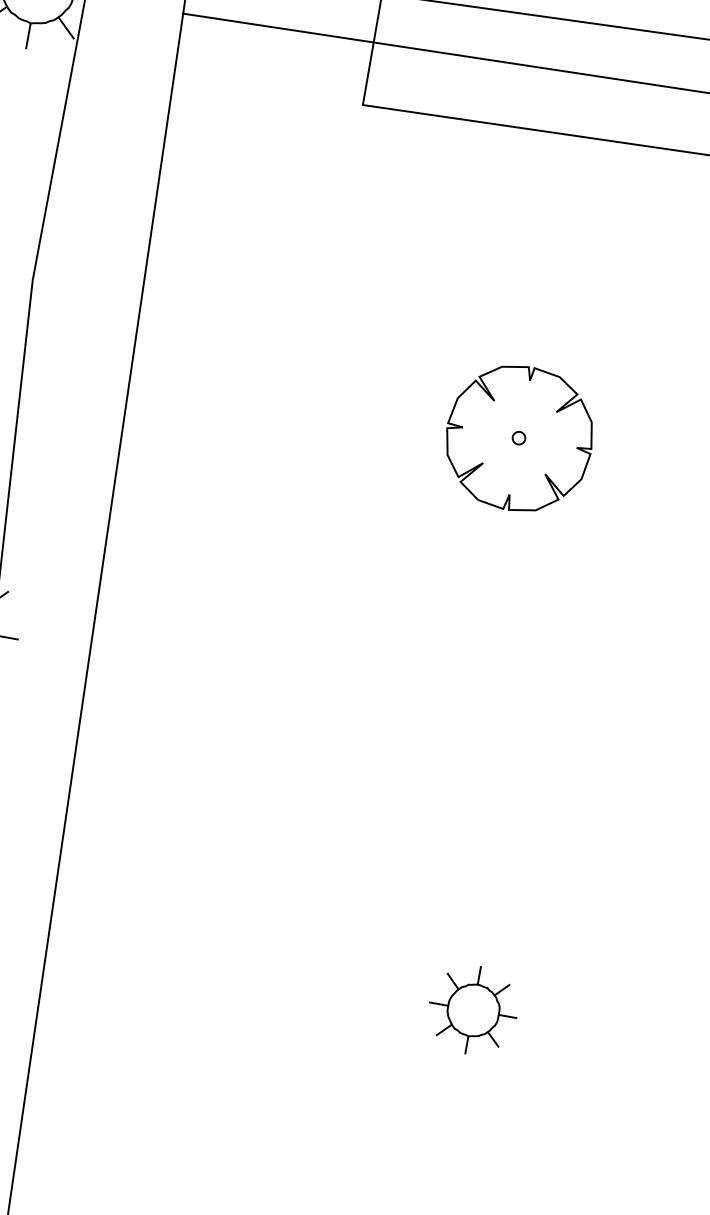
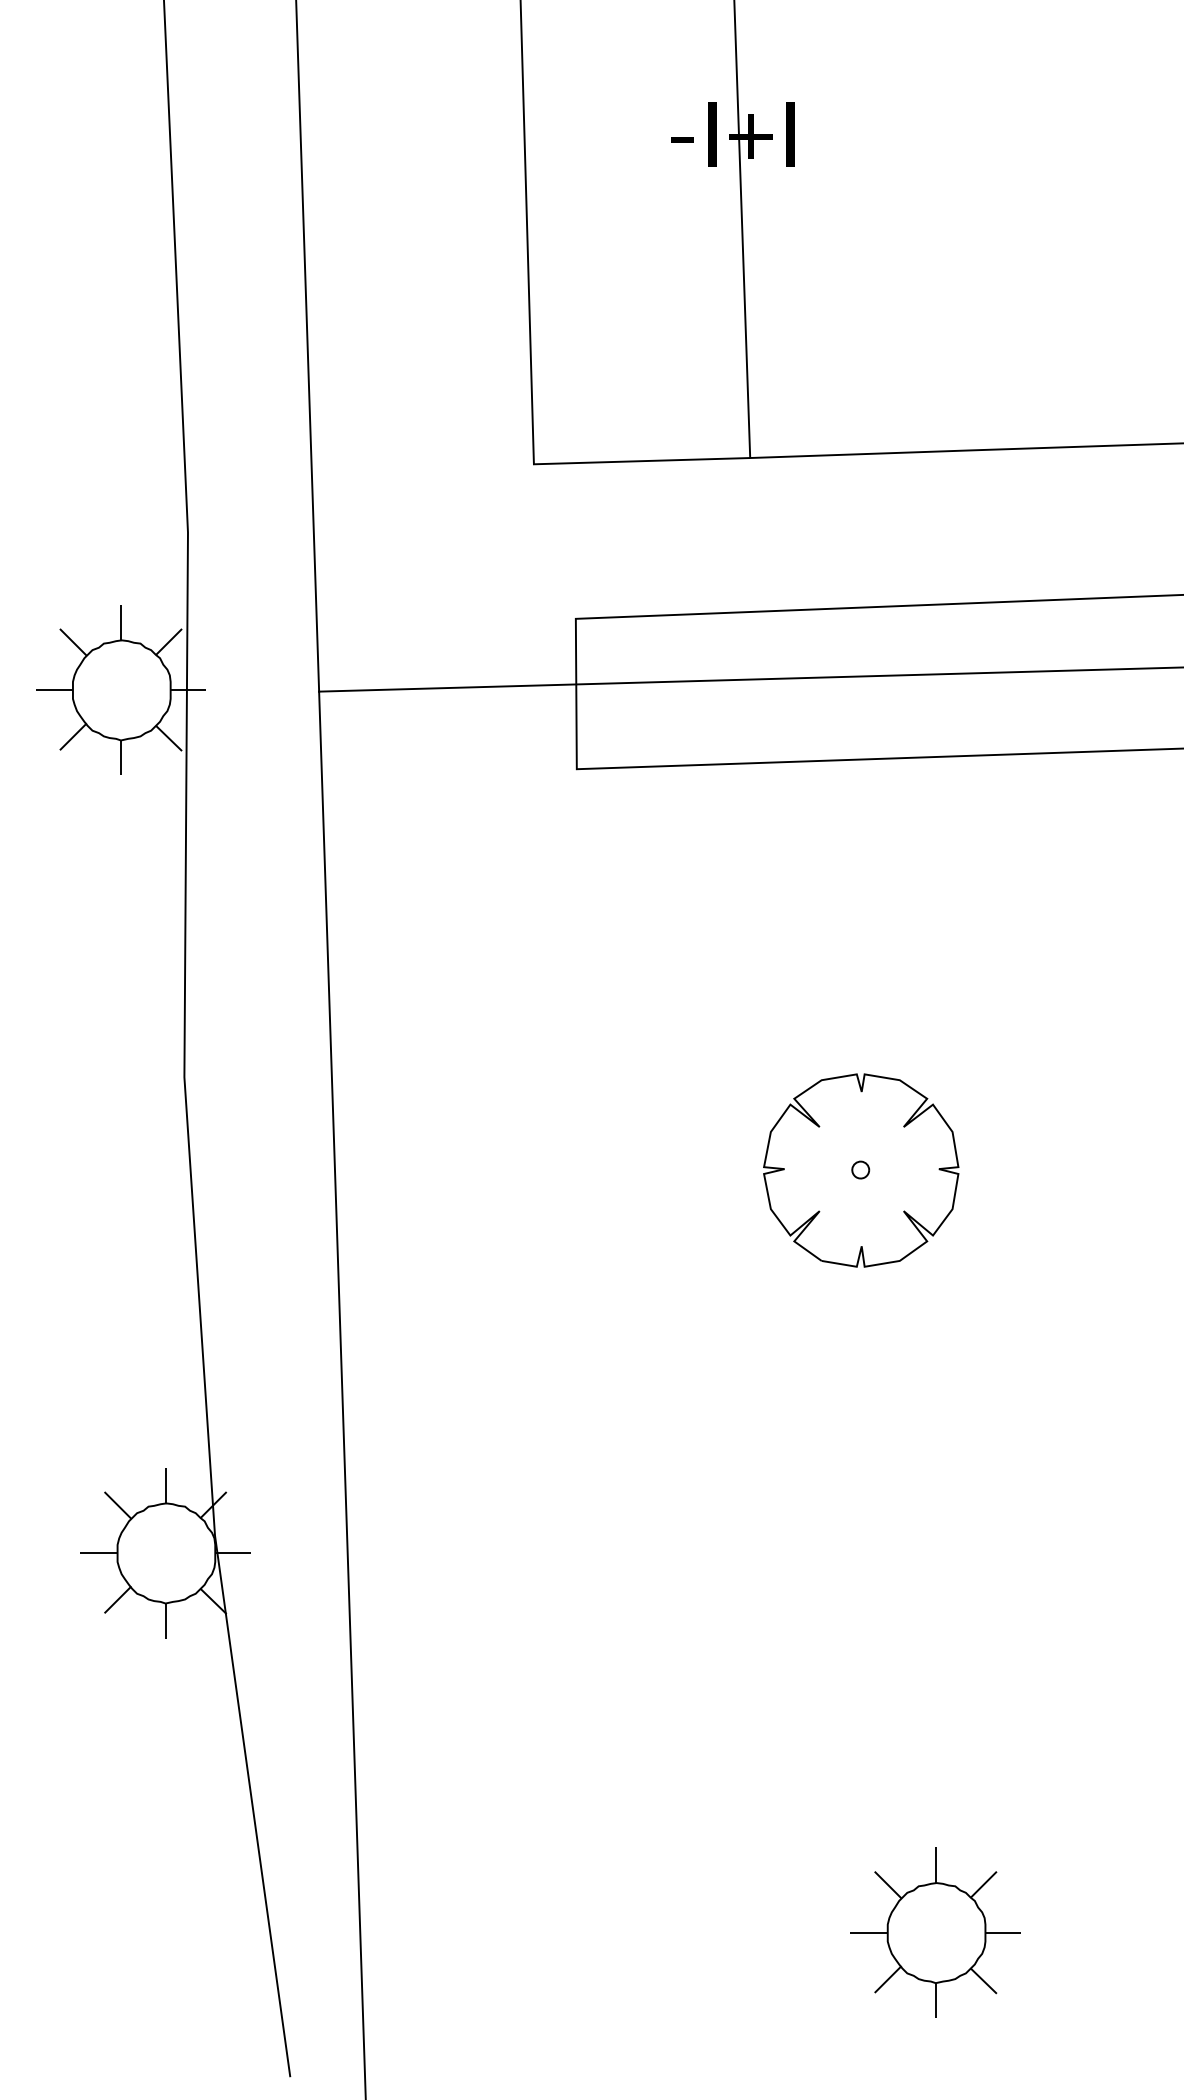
part: (472, 1010) -> (935, 1932), size x1.43

